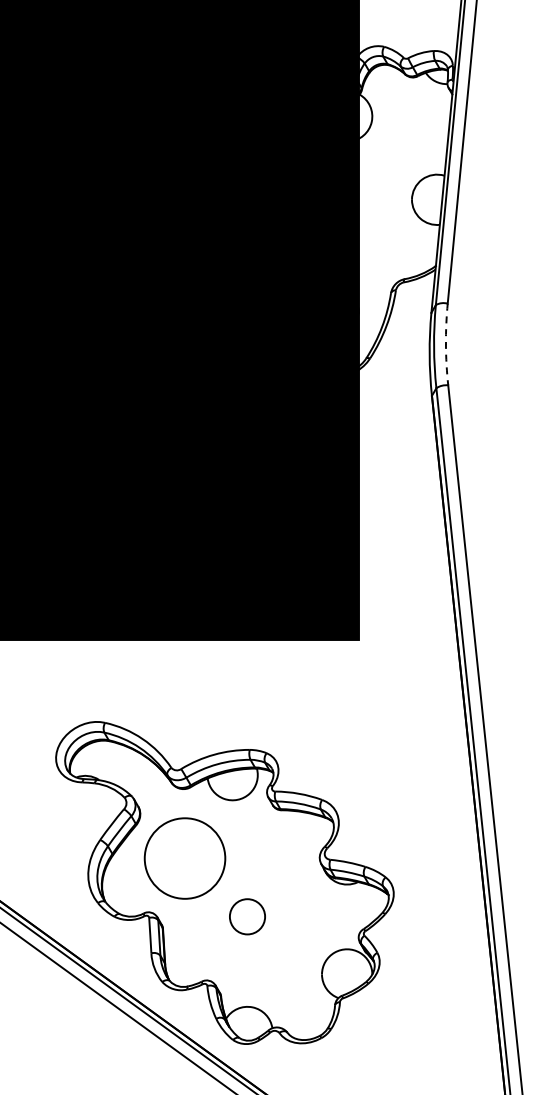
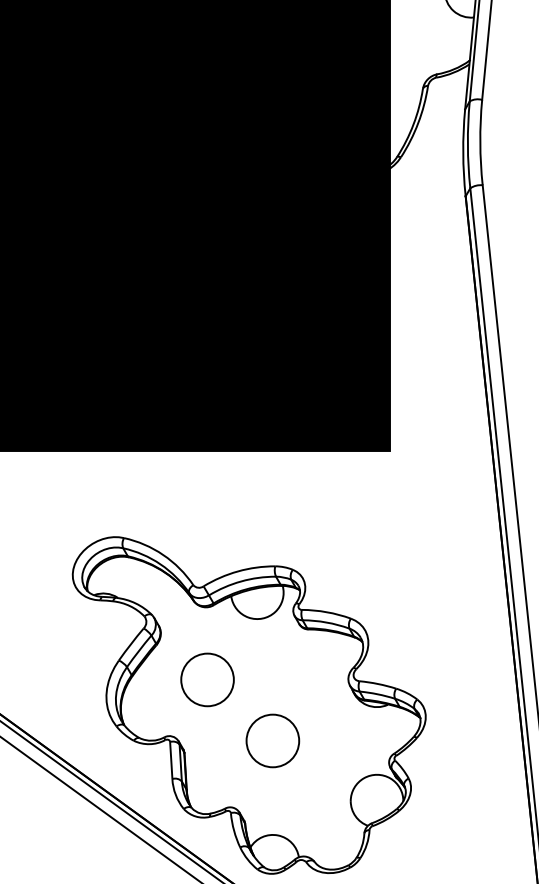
arc: (445, 344) -> (479, 142), dashed -> solid
circle: (184, 858) -> (207, 679), size x0.62
circle: (247, 916) -> (272, 740), size x1.43

